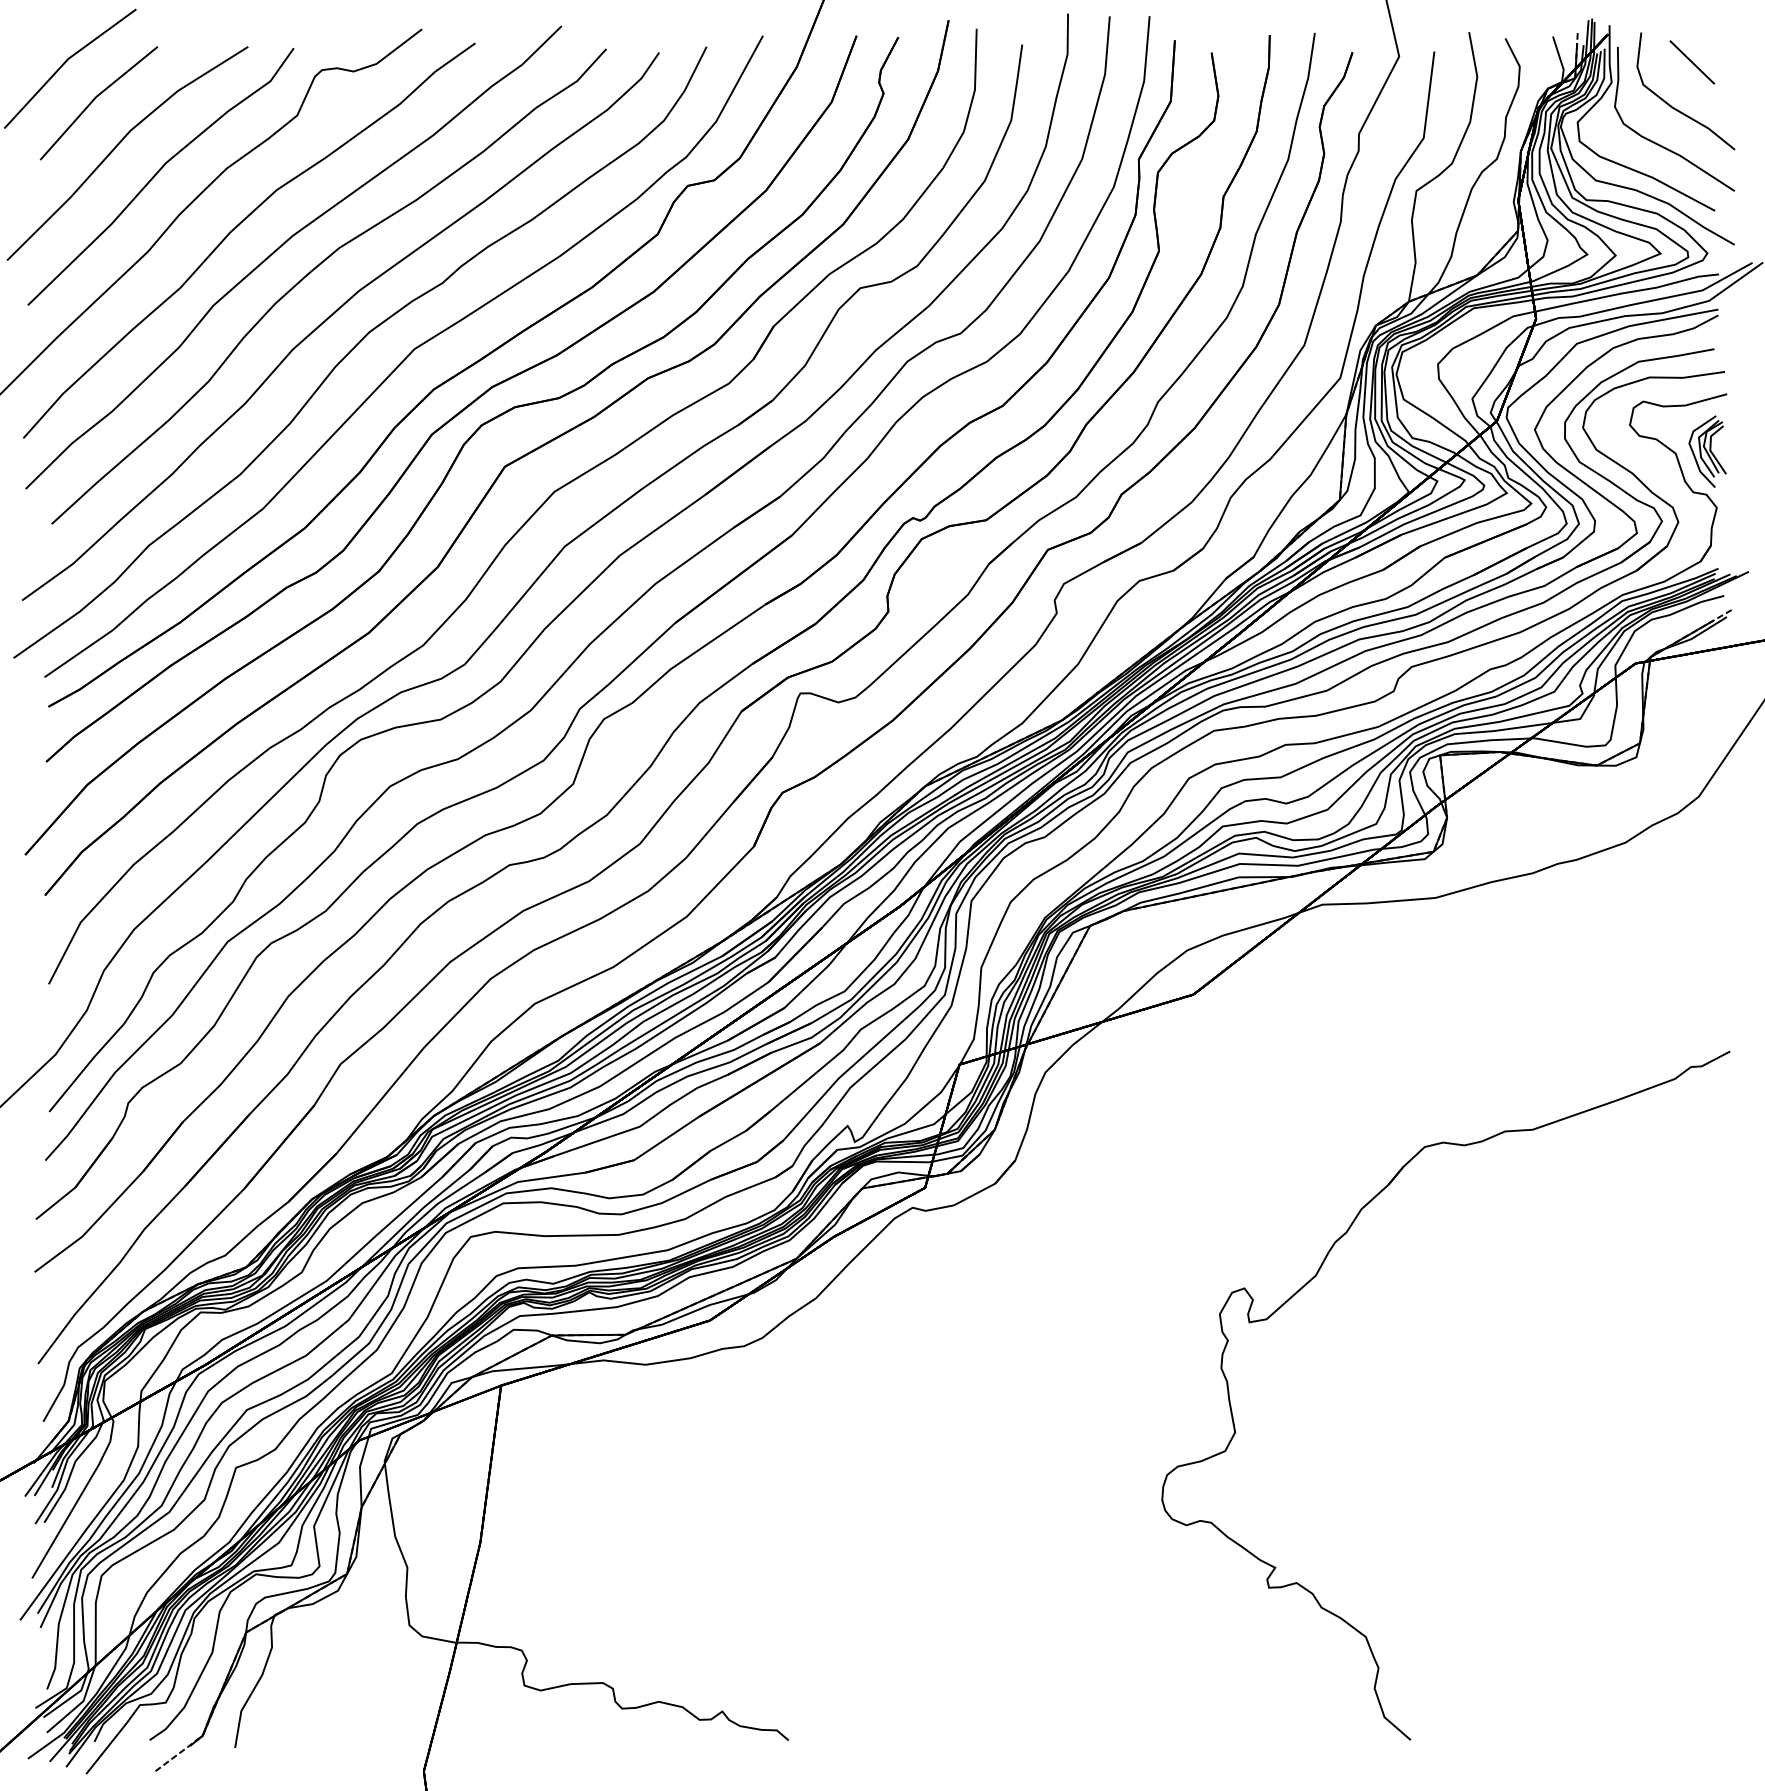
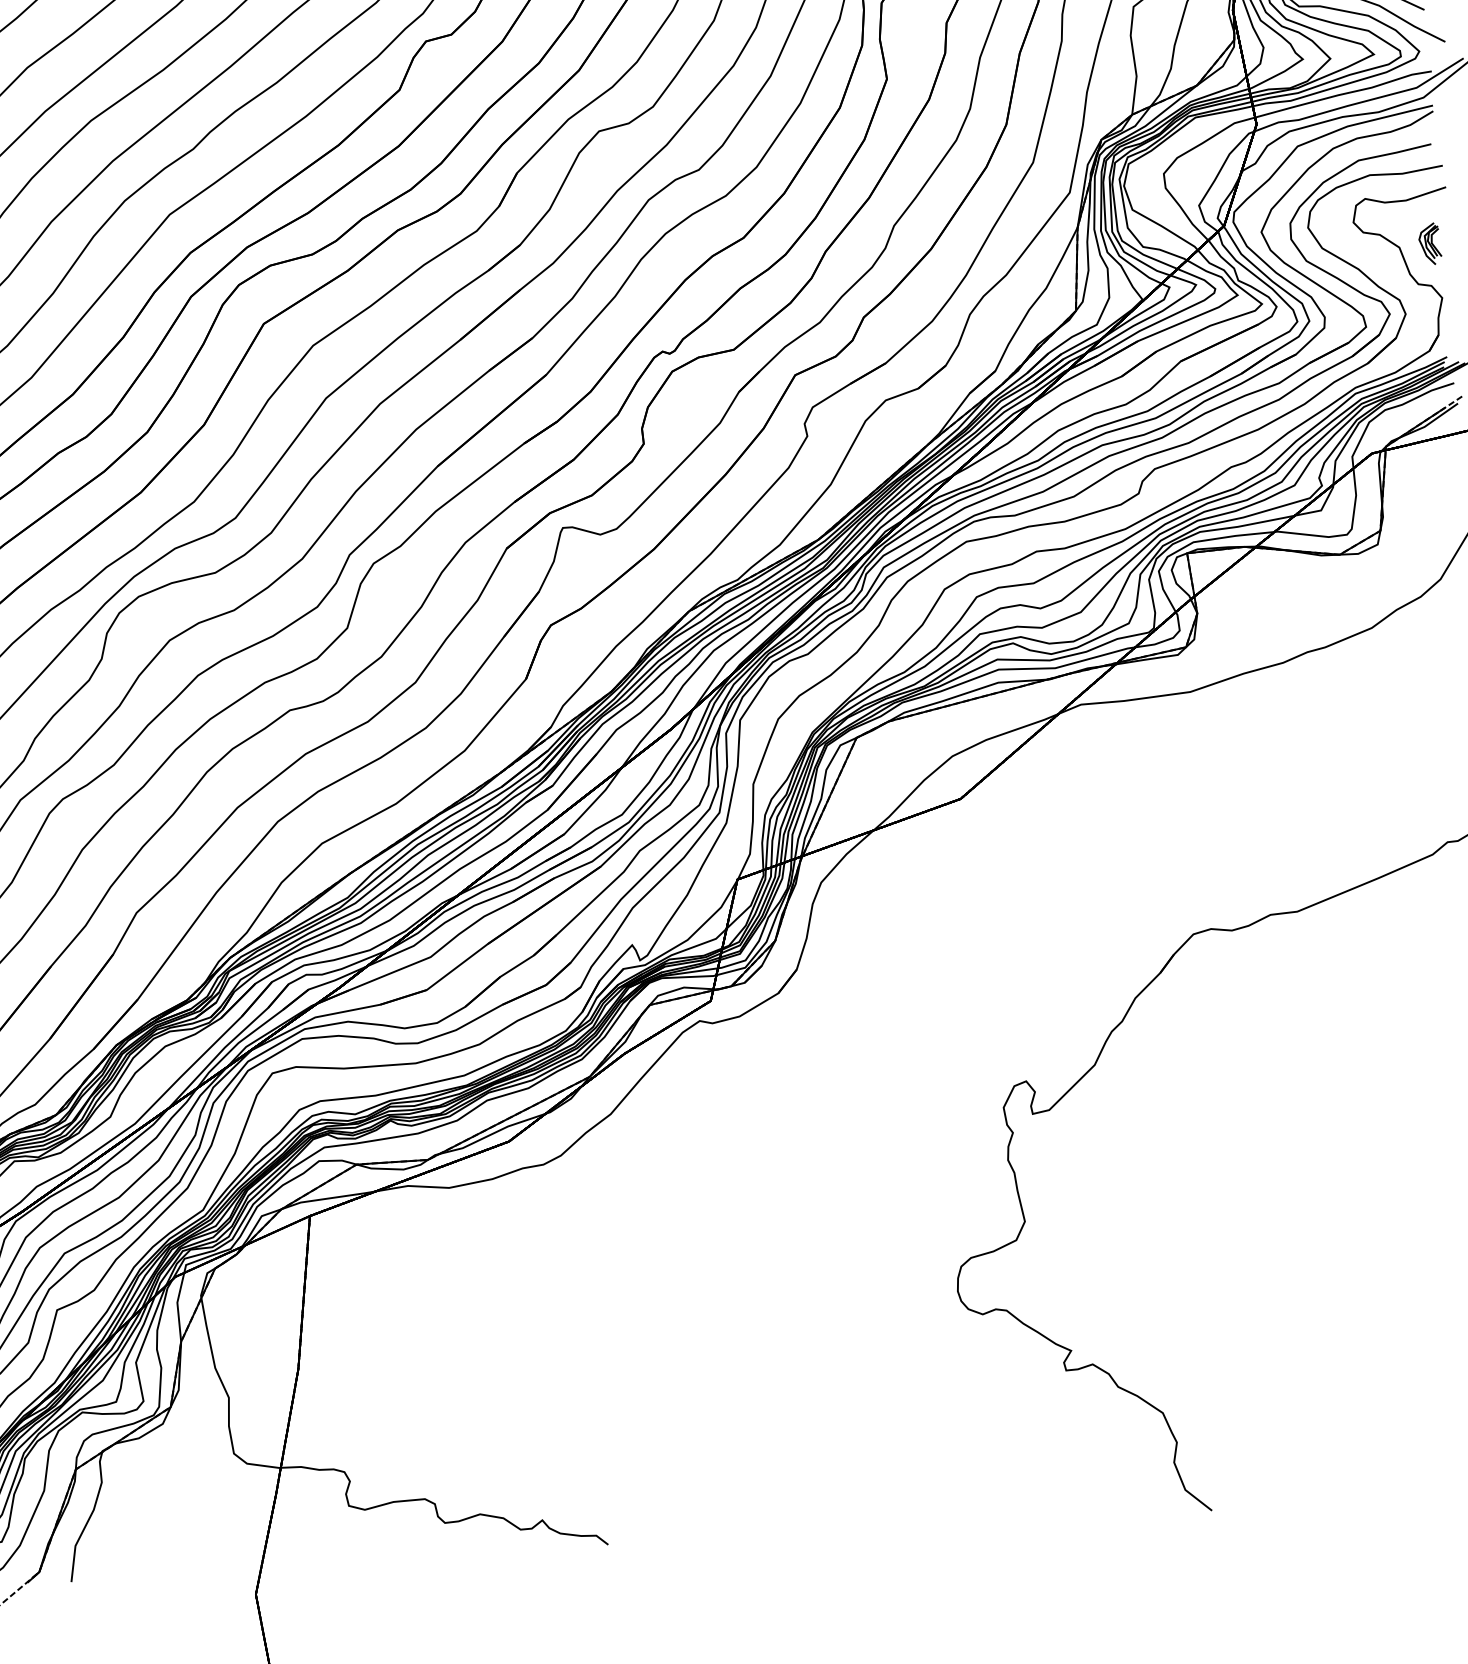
part: (1707, 451) -> (1430, 243), size x0.6

